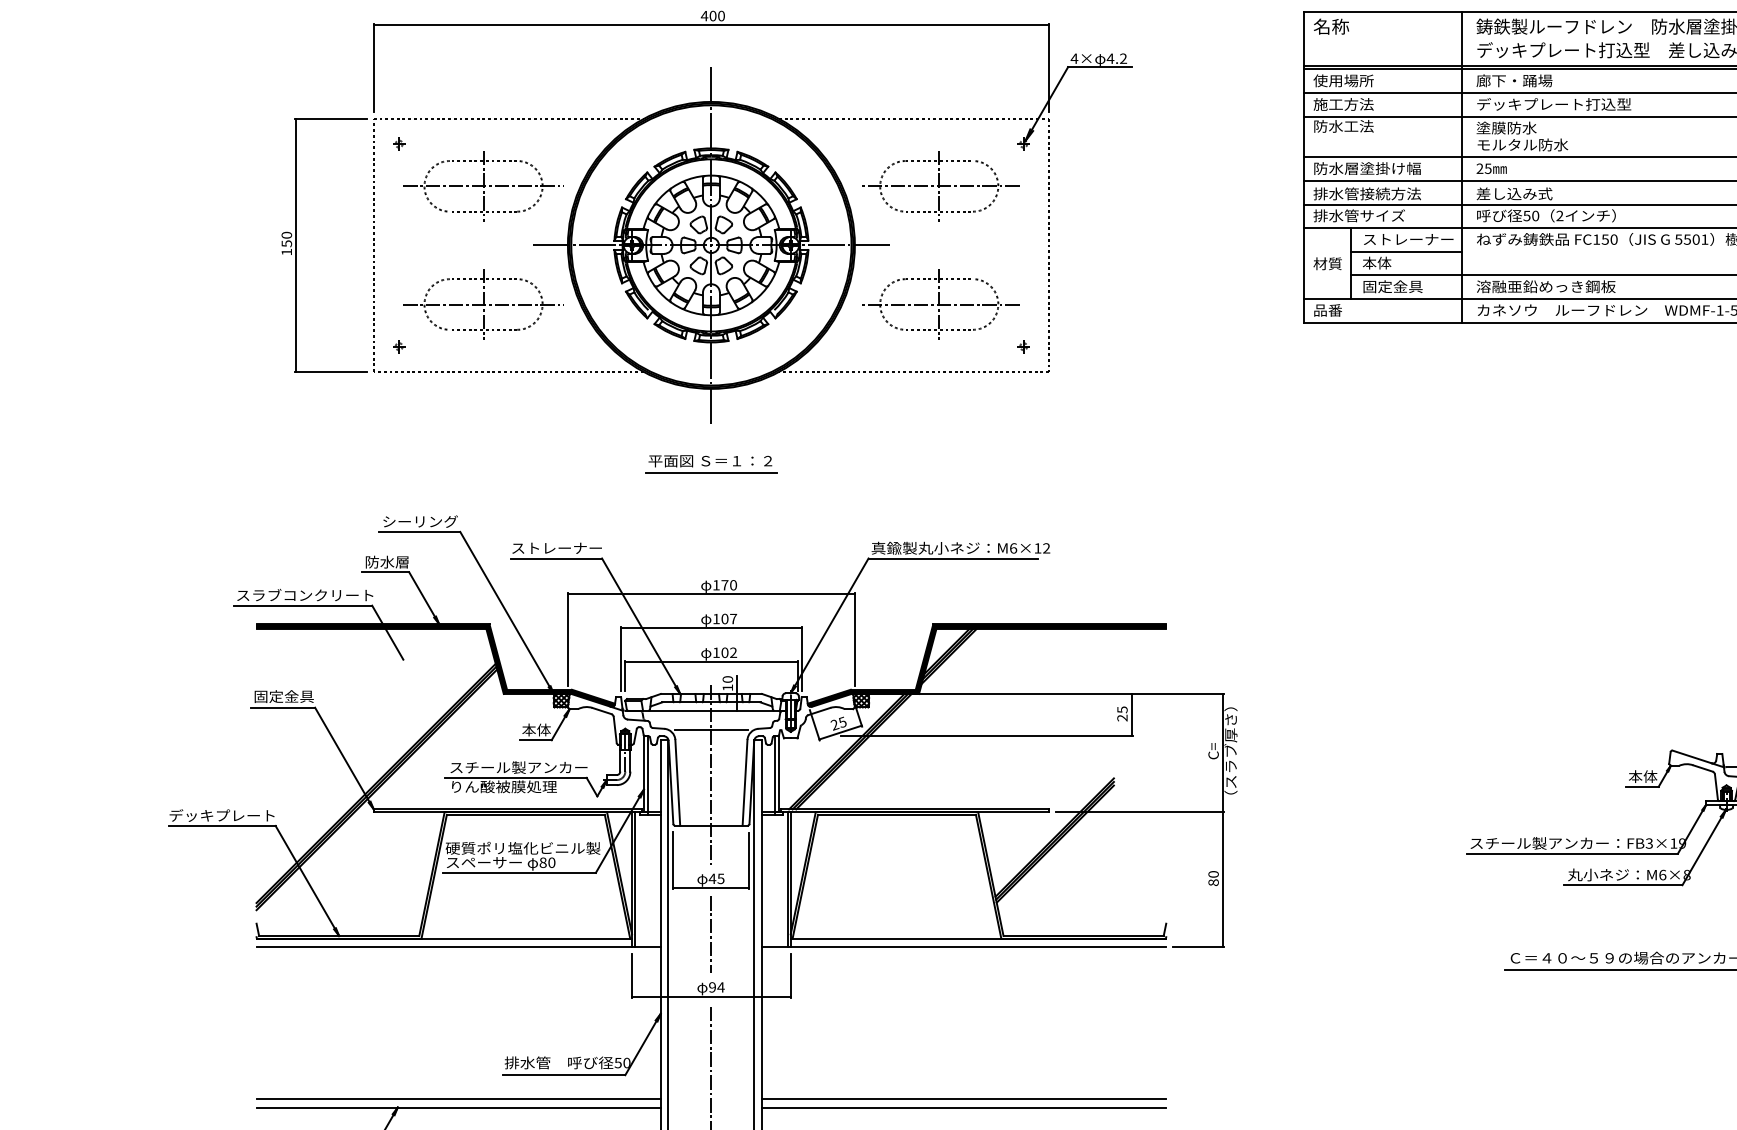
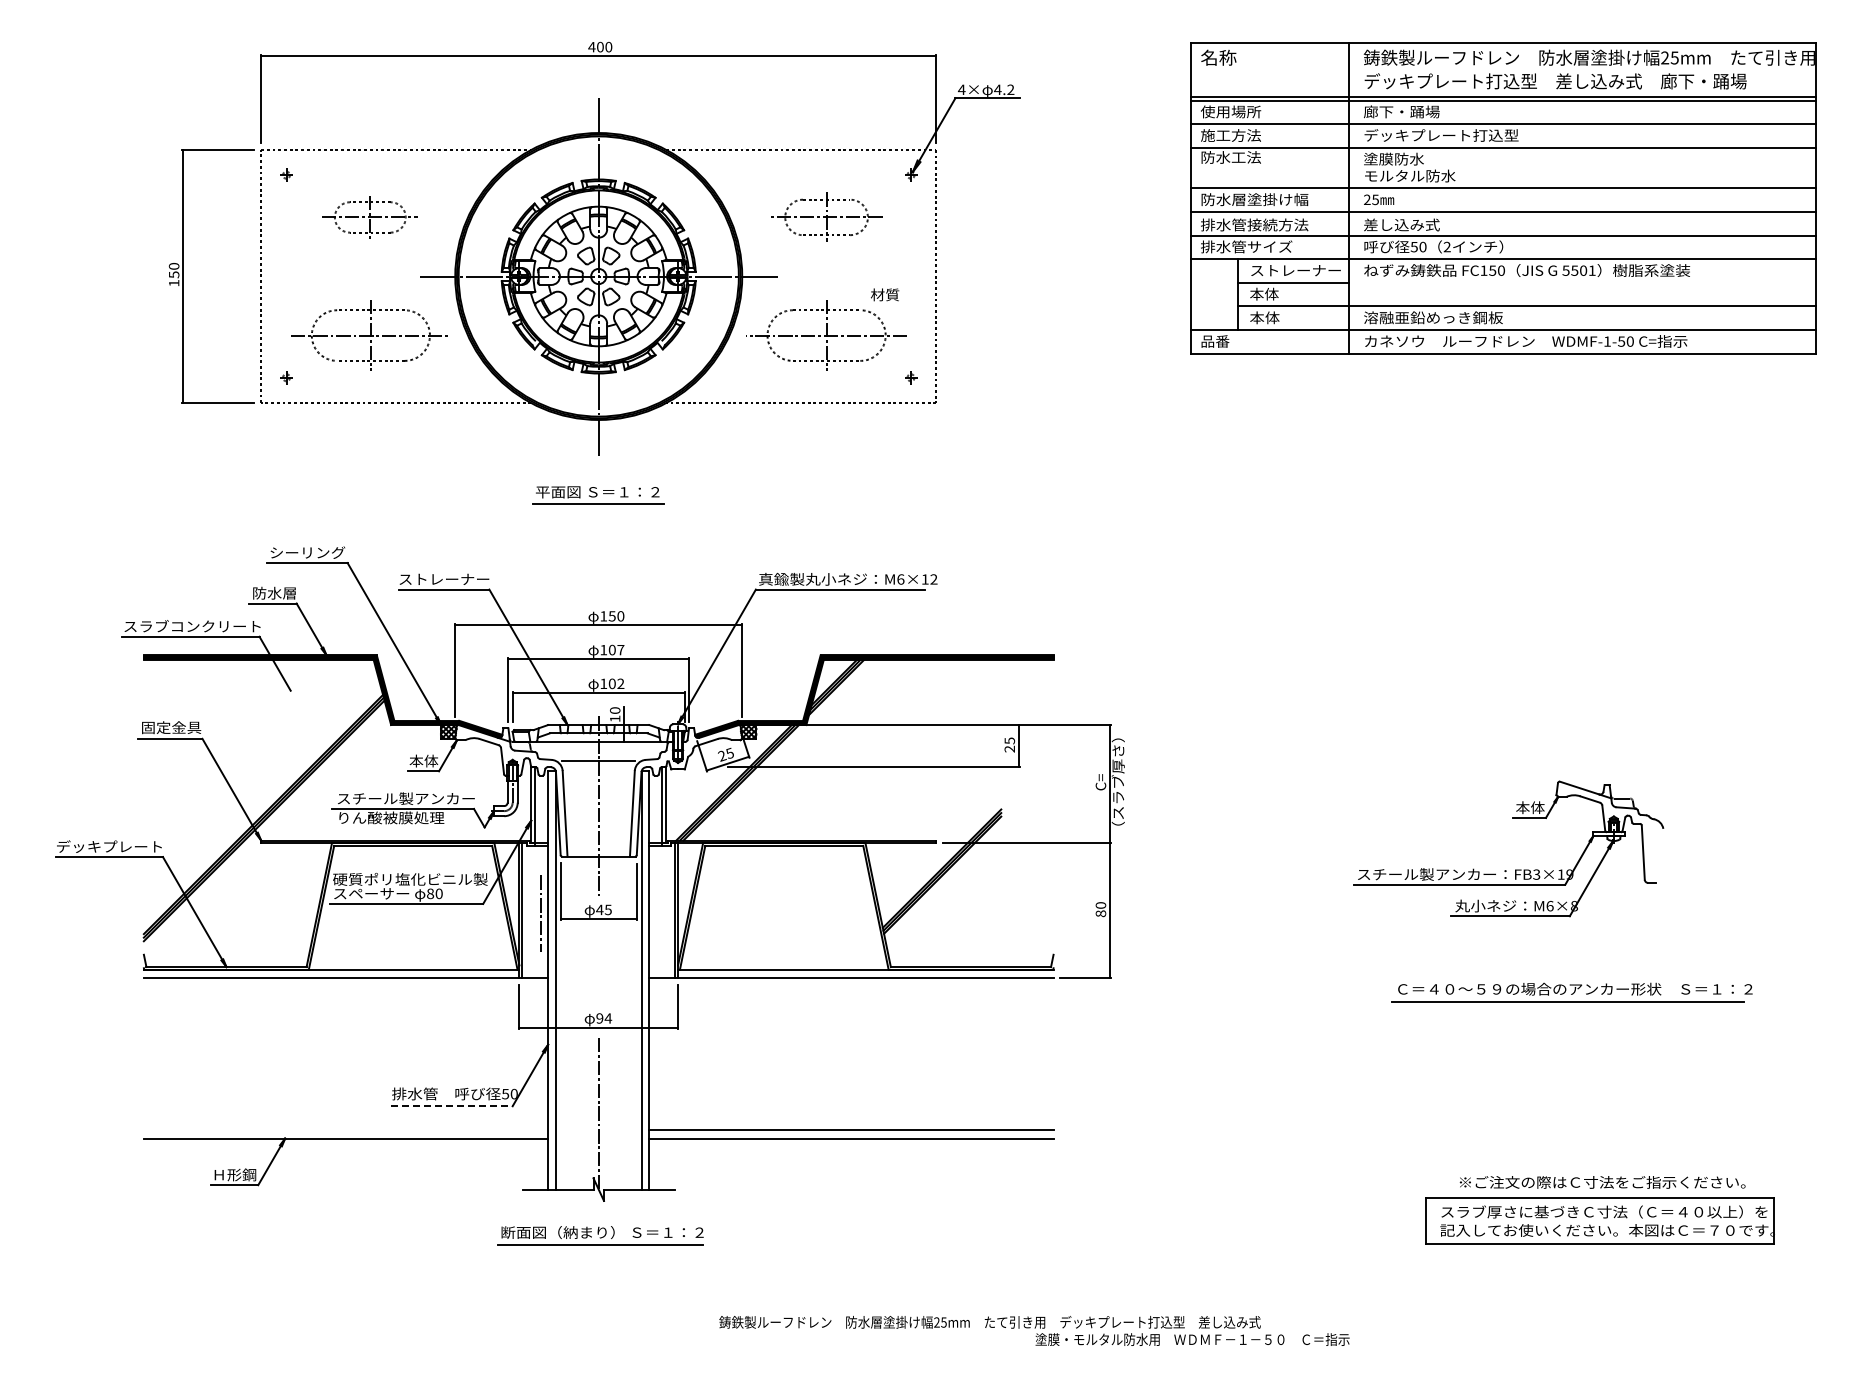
part: (482, 186) -> (369, 217), size x0.6
part: (939, 186) -> (826, 217), size x0.7
text: (1328, 263) -> (885, 294), moved
text: (1392, 286) -> (1279, 317), 固定金具 -> 本体
text: (724, 585) -> (611, 616), 170 -> 150
line: (711, 933) -> (540, 912), moved
line: (565, 1075) -> (452, 1106), solid -> dashed
line: (458, 1099) -> (345, 1130), removed

